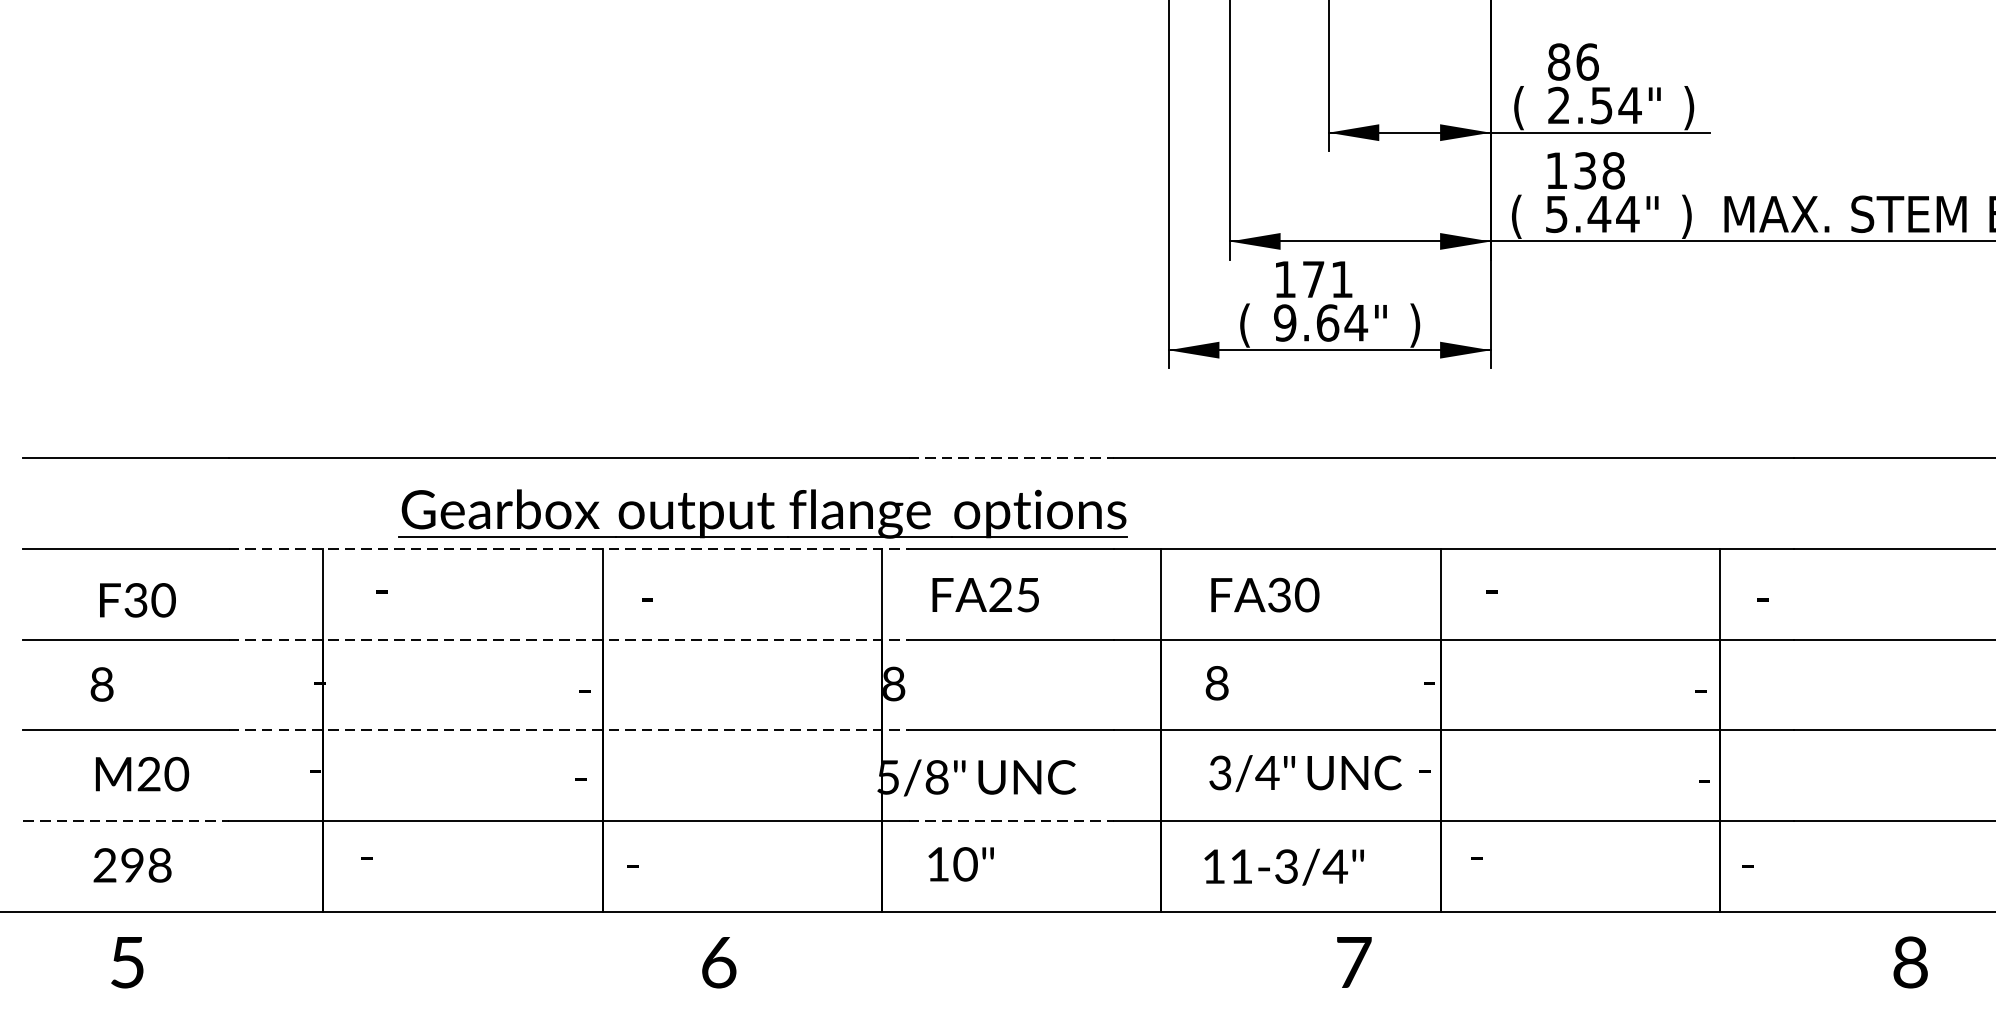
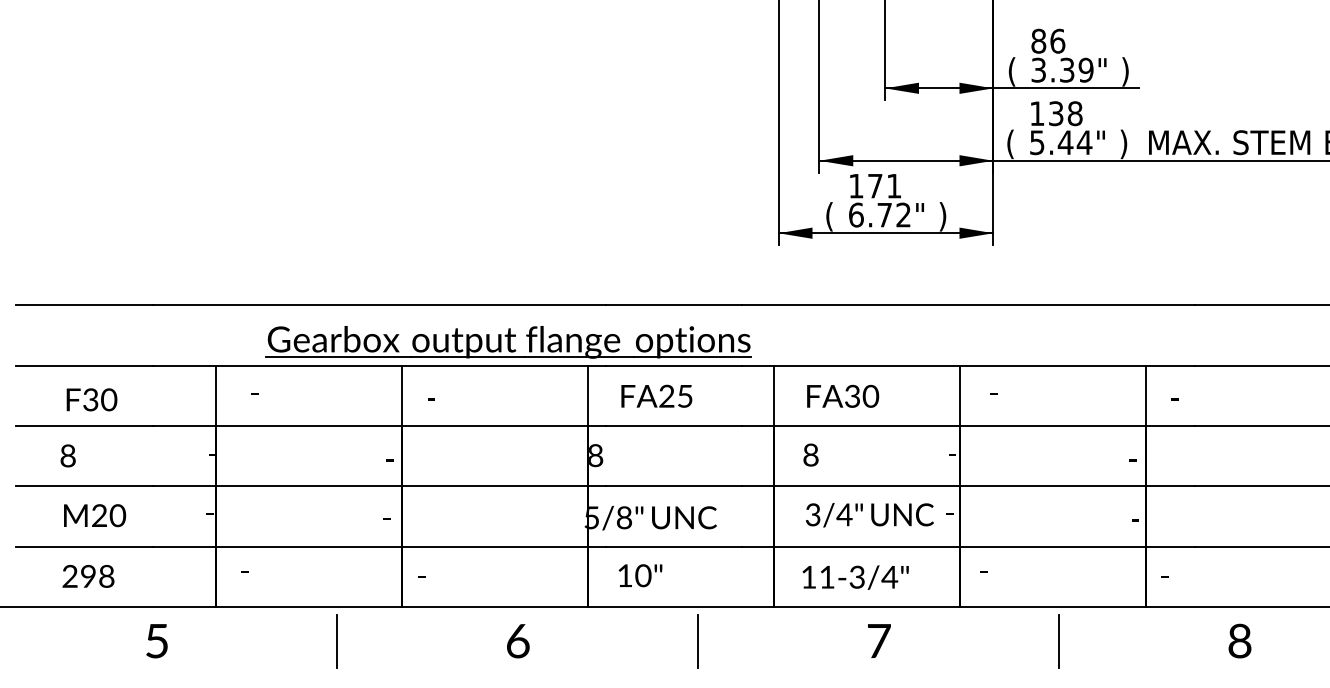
text: (1594, 104) -> (1062, 69), 2.54" -> 3.39"
text: (1319, 322) -> (879, 214), 9.64" -> 6.72"
line: (1012, 458) -> (674, 305), dashed -> solid
line: (569, 548) -> (379, 365), dashed -> solid
line: (569, 640) -> (379, 426), dashed -> solid
line: (569, 730) -> (379, 486), dashed -> solid
line: (126, 820) -> (84, 546), dashed -> solid
line: (1012, 820) -> (674, 546), dashed -> solid
line: (506, 961) -> (337, 640), added
line: (1048, 961) -> (698, 640), added
text: (1354, 961) -> (879, 640), moved
line: (1590, 961) -> (1059, 640), added
text: (1909, 961) -> (1239, 640), moved
text: (126, 963) -> (156, 641), moved
text: (719, 963) -> (518, 641), moved

